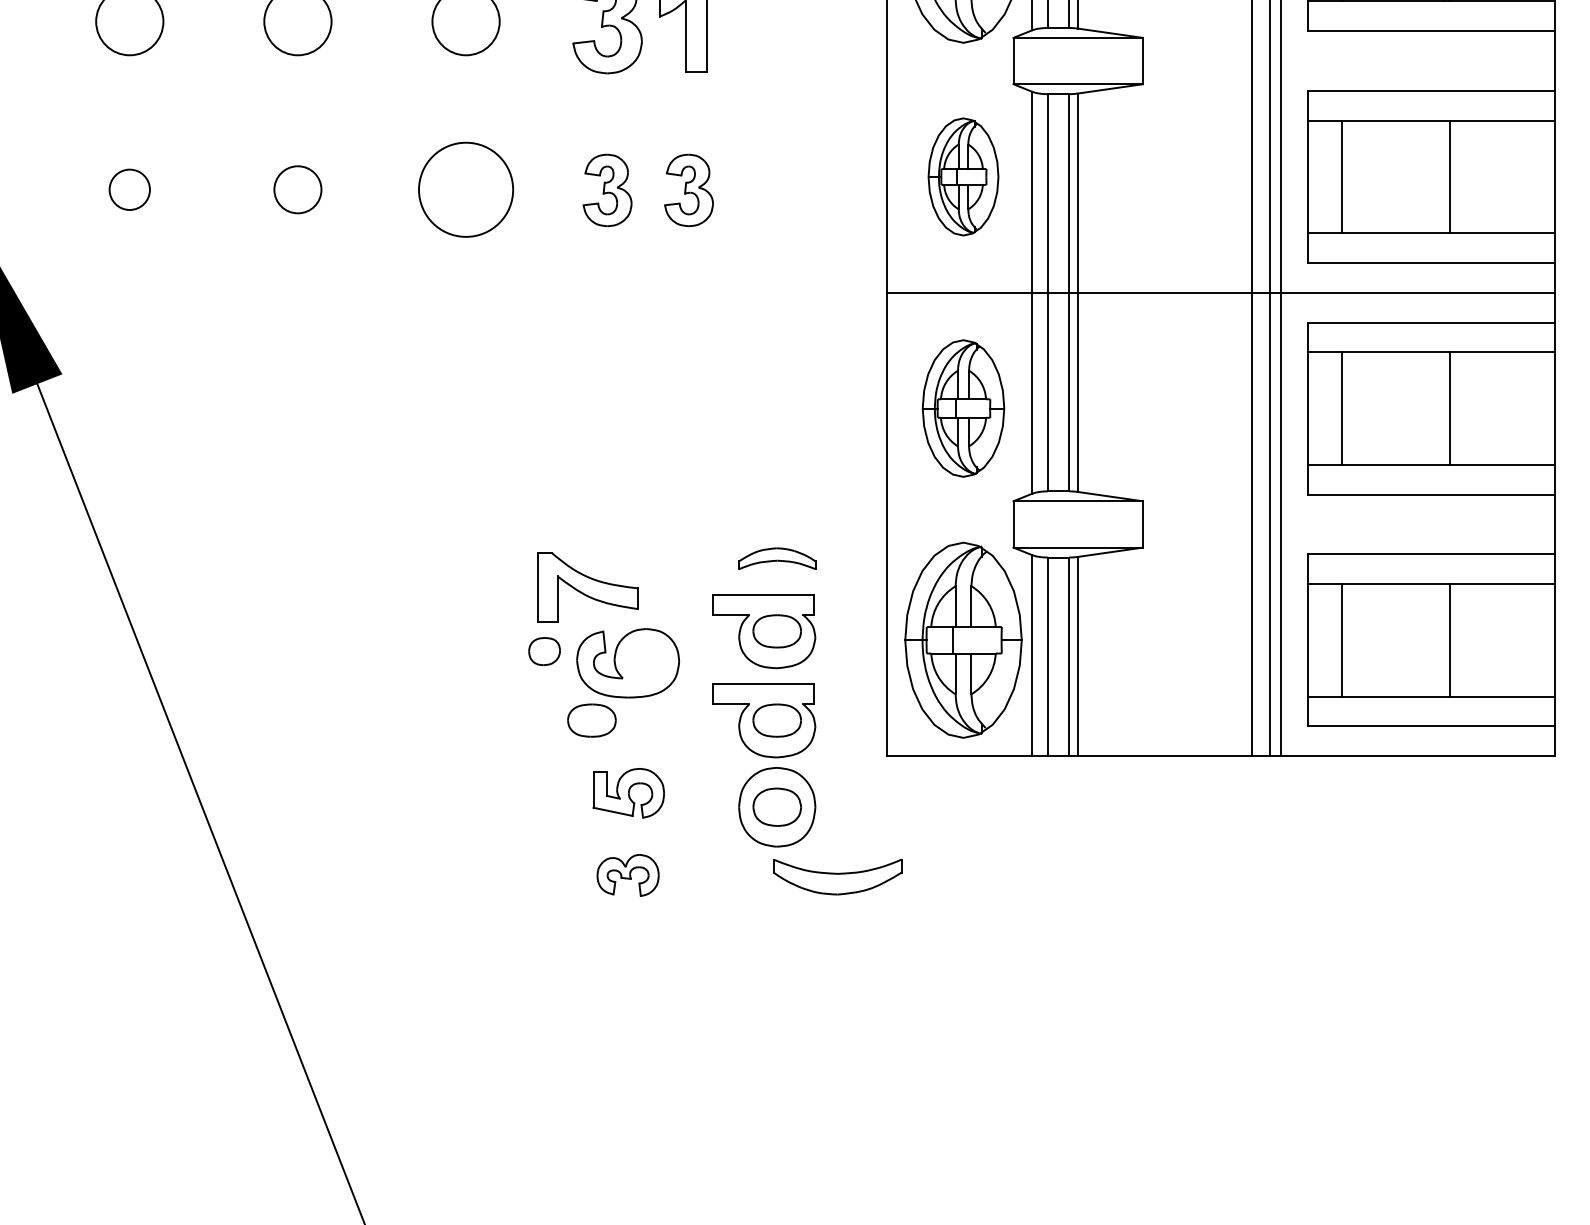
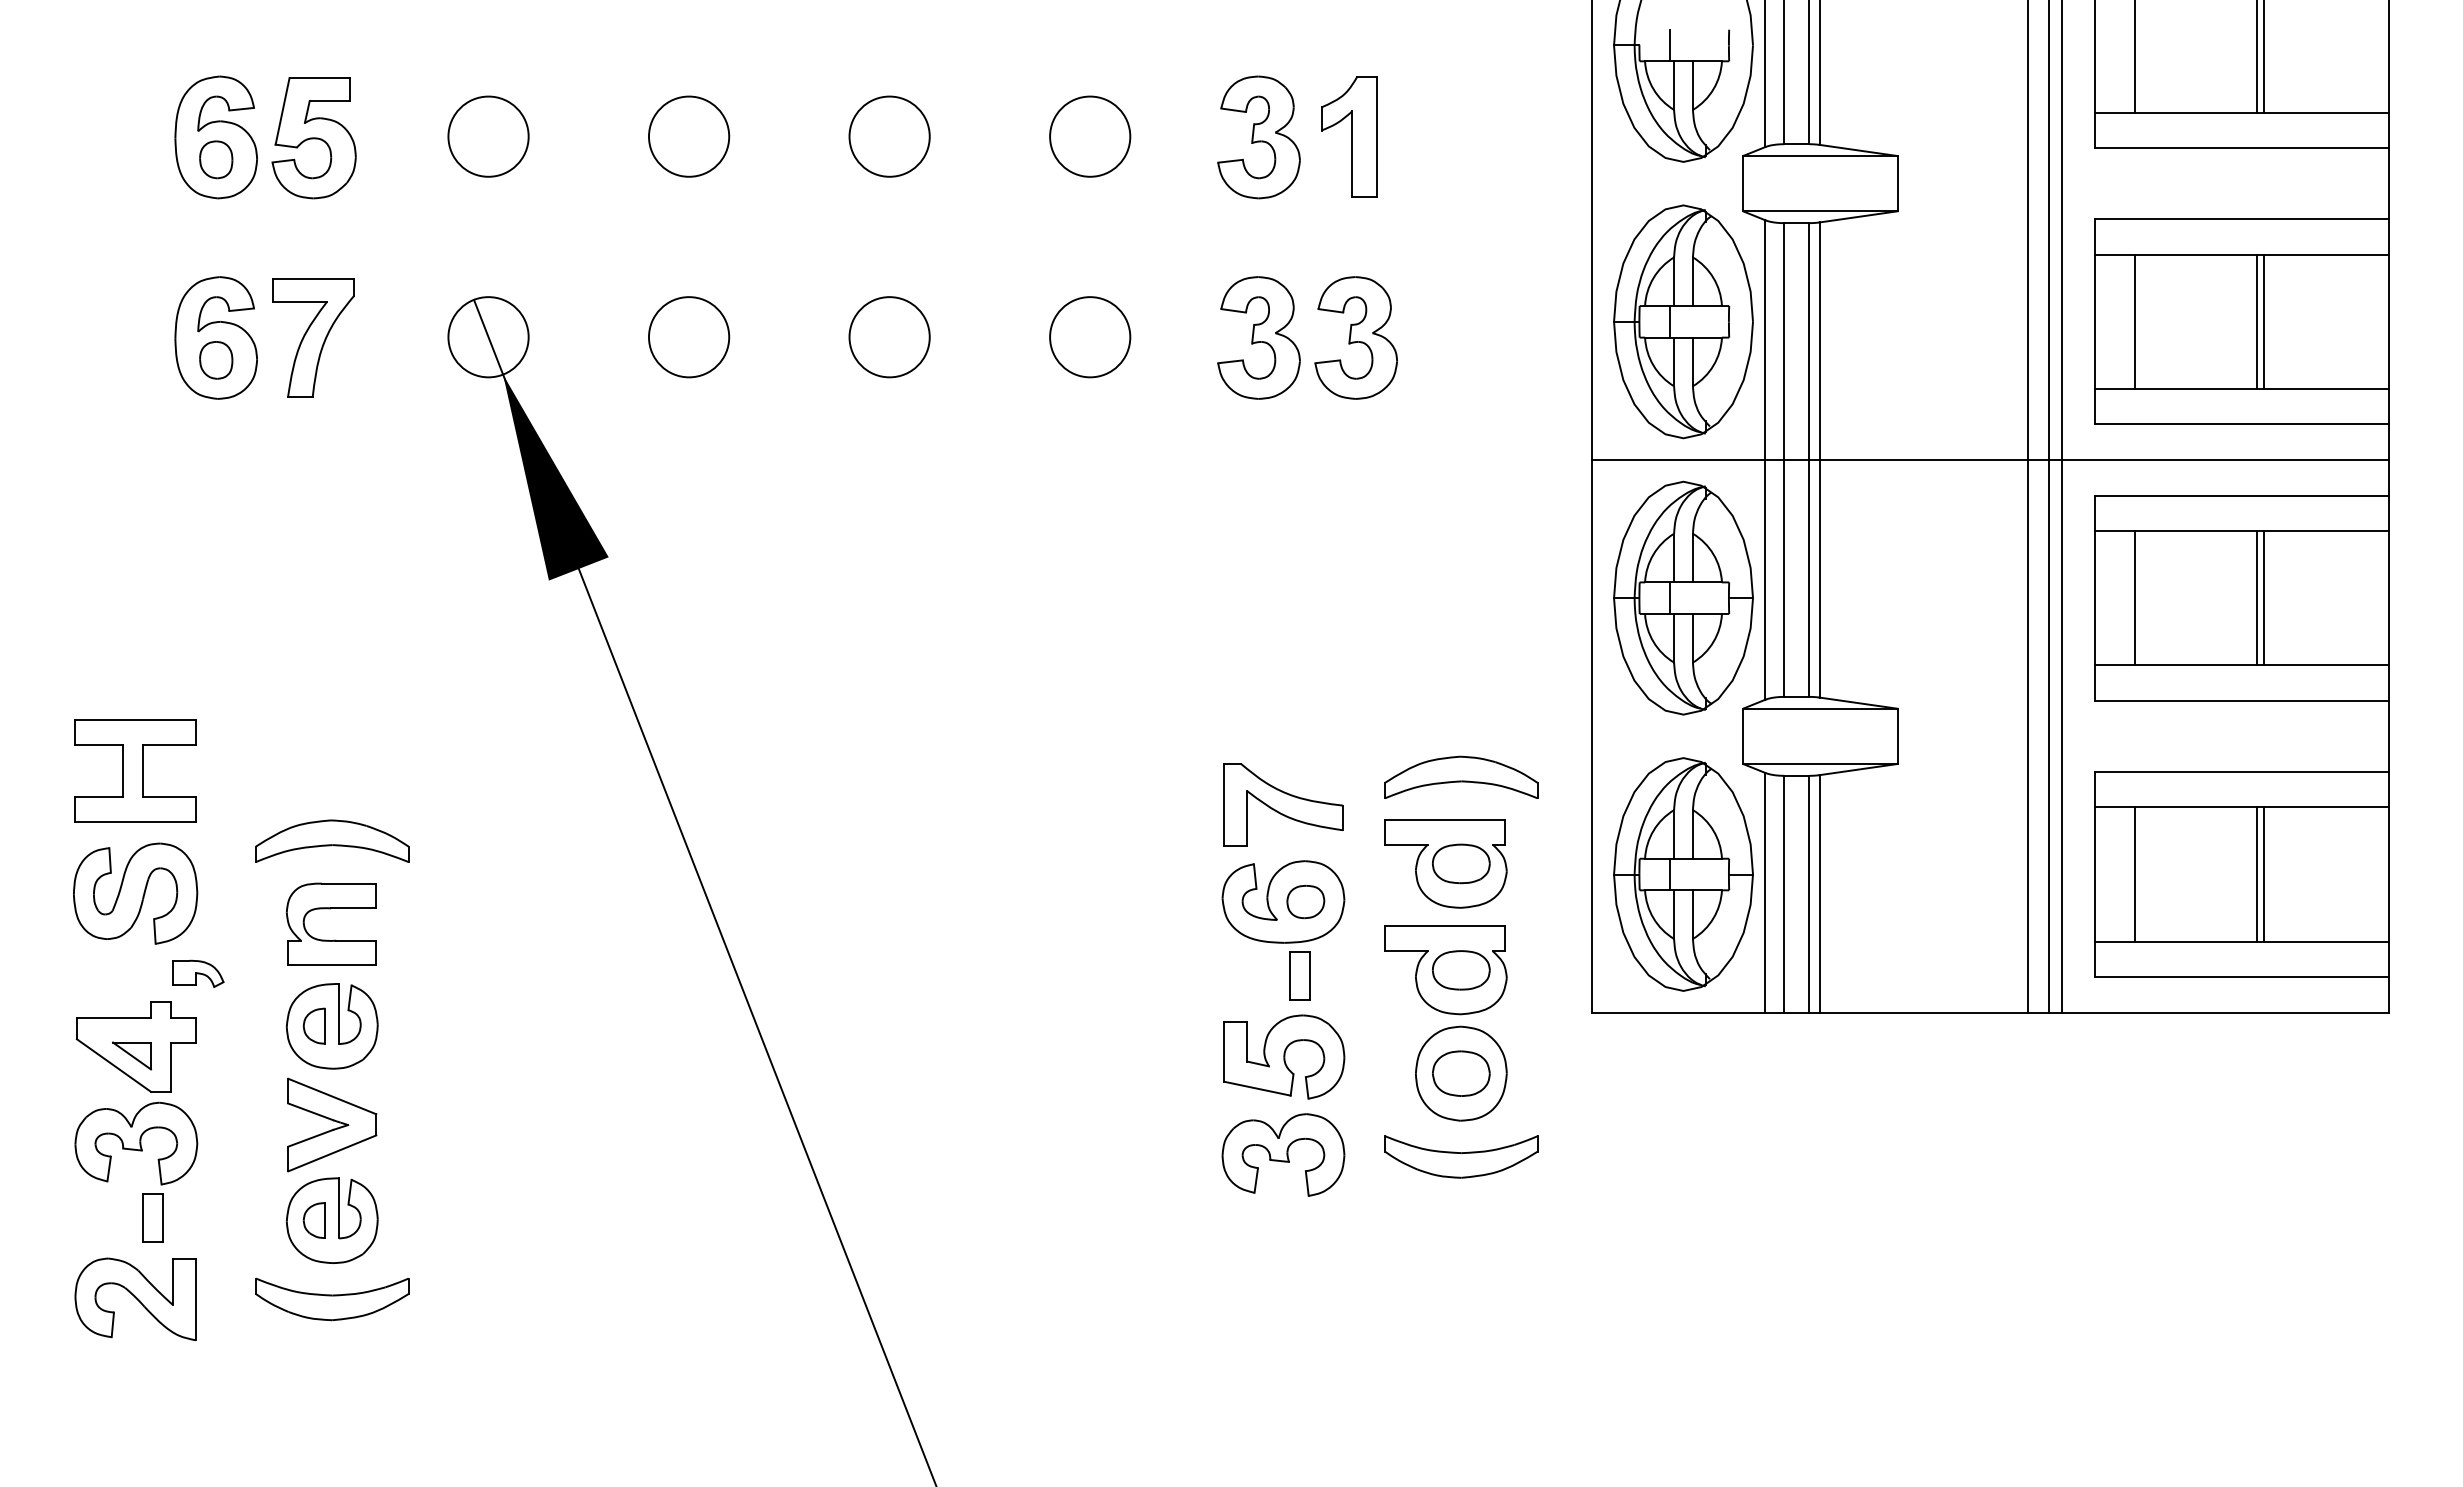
part: (963, 176) -> (1683, 321), size x1.67
line: (1443, 176) -> (2256, 321), added
circle: (129, 190) -> (688, 337), size x1.67
circle: (297, 190) -> (889, 337), size x1.43
circle: (466, 190) -> (1090, 337), size x0.71
part: (607, 190) -> (1258, 337), size x1.43
part: (688, 190) -> (1355, 337), size x1.43
part: (963, 408) -> (1683, 597), size x1.43
line: (1443, 408) -> (2256, 598), added
part: (777, 558) -> (1461, 776), size x1.67
part: (587, 587) -> (1283, 804), moved
line: (1443, 640) -> (2256, 874), added
part: (544, 651) -> (1305, 902), moved
part: (592, 720) -> (1240, 970), removed
part: (641, 724) -> (1299, 975), added
part: (628, 792) -> (1284, 1056), size x1.43
part: (628, 875) -> (1283, 1154), size x1.67
part: (837, 876) -> (1461, 1156), moved

